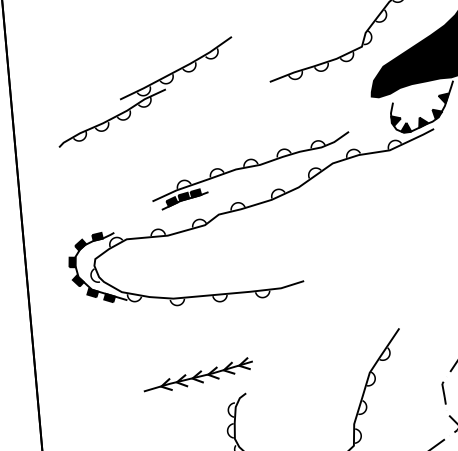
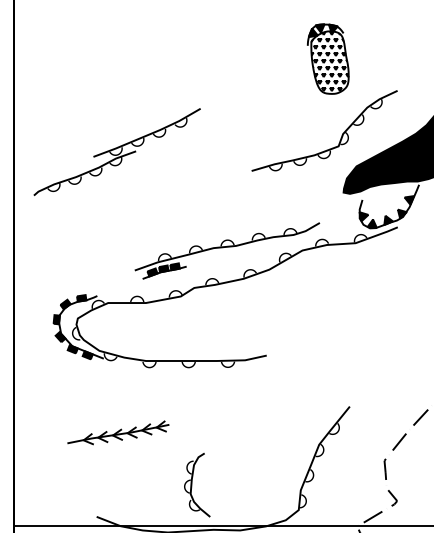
part: (144, 91) -> (116, 151), moved
part: (198, 374) -> (118, 432), moved

